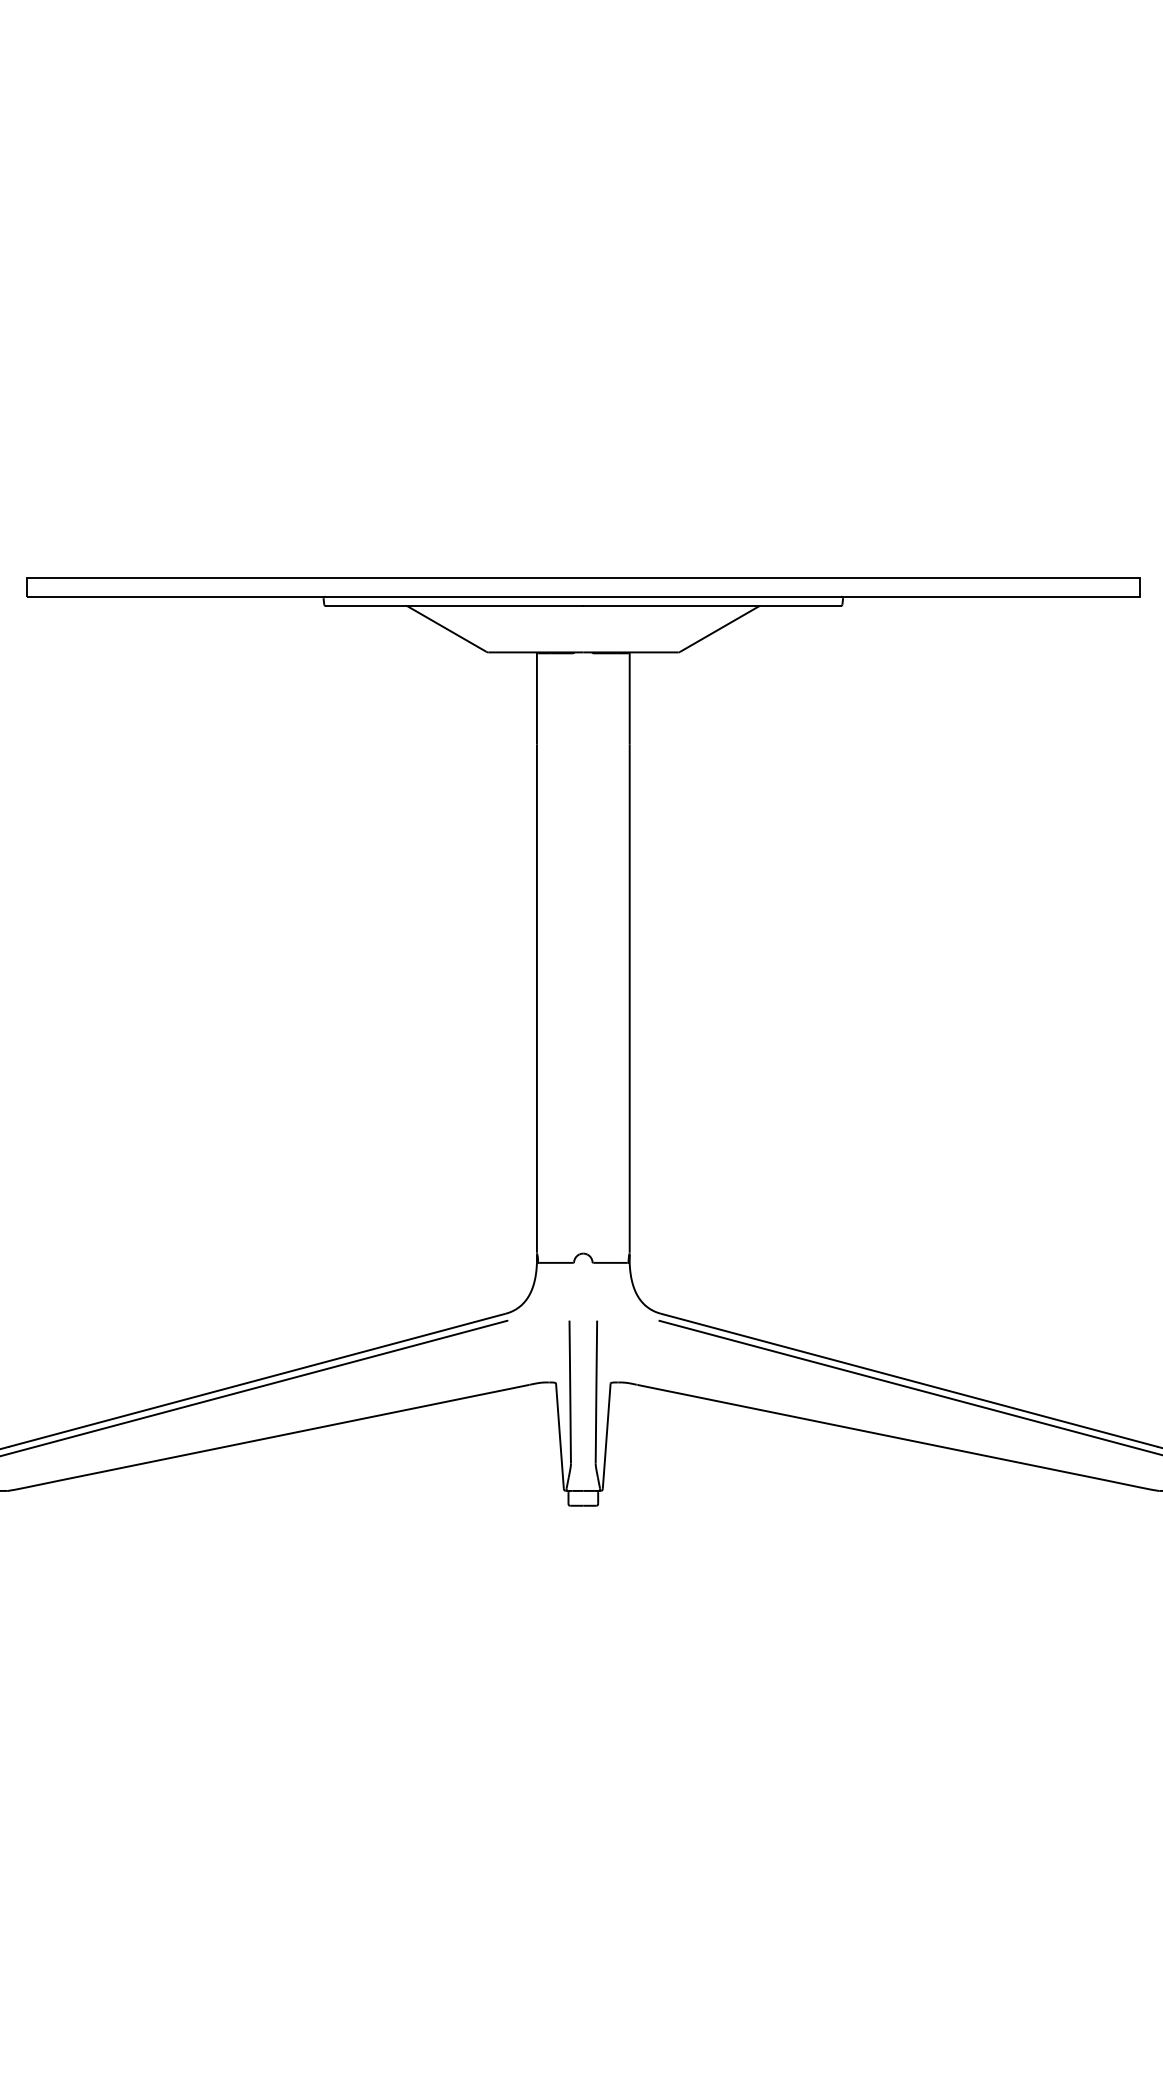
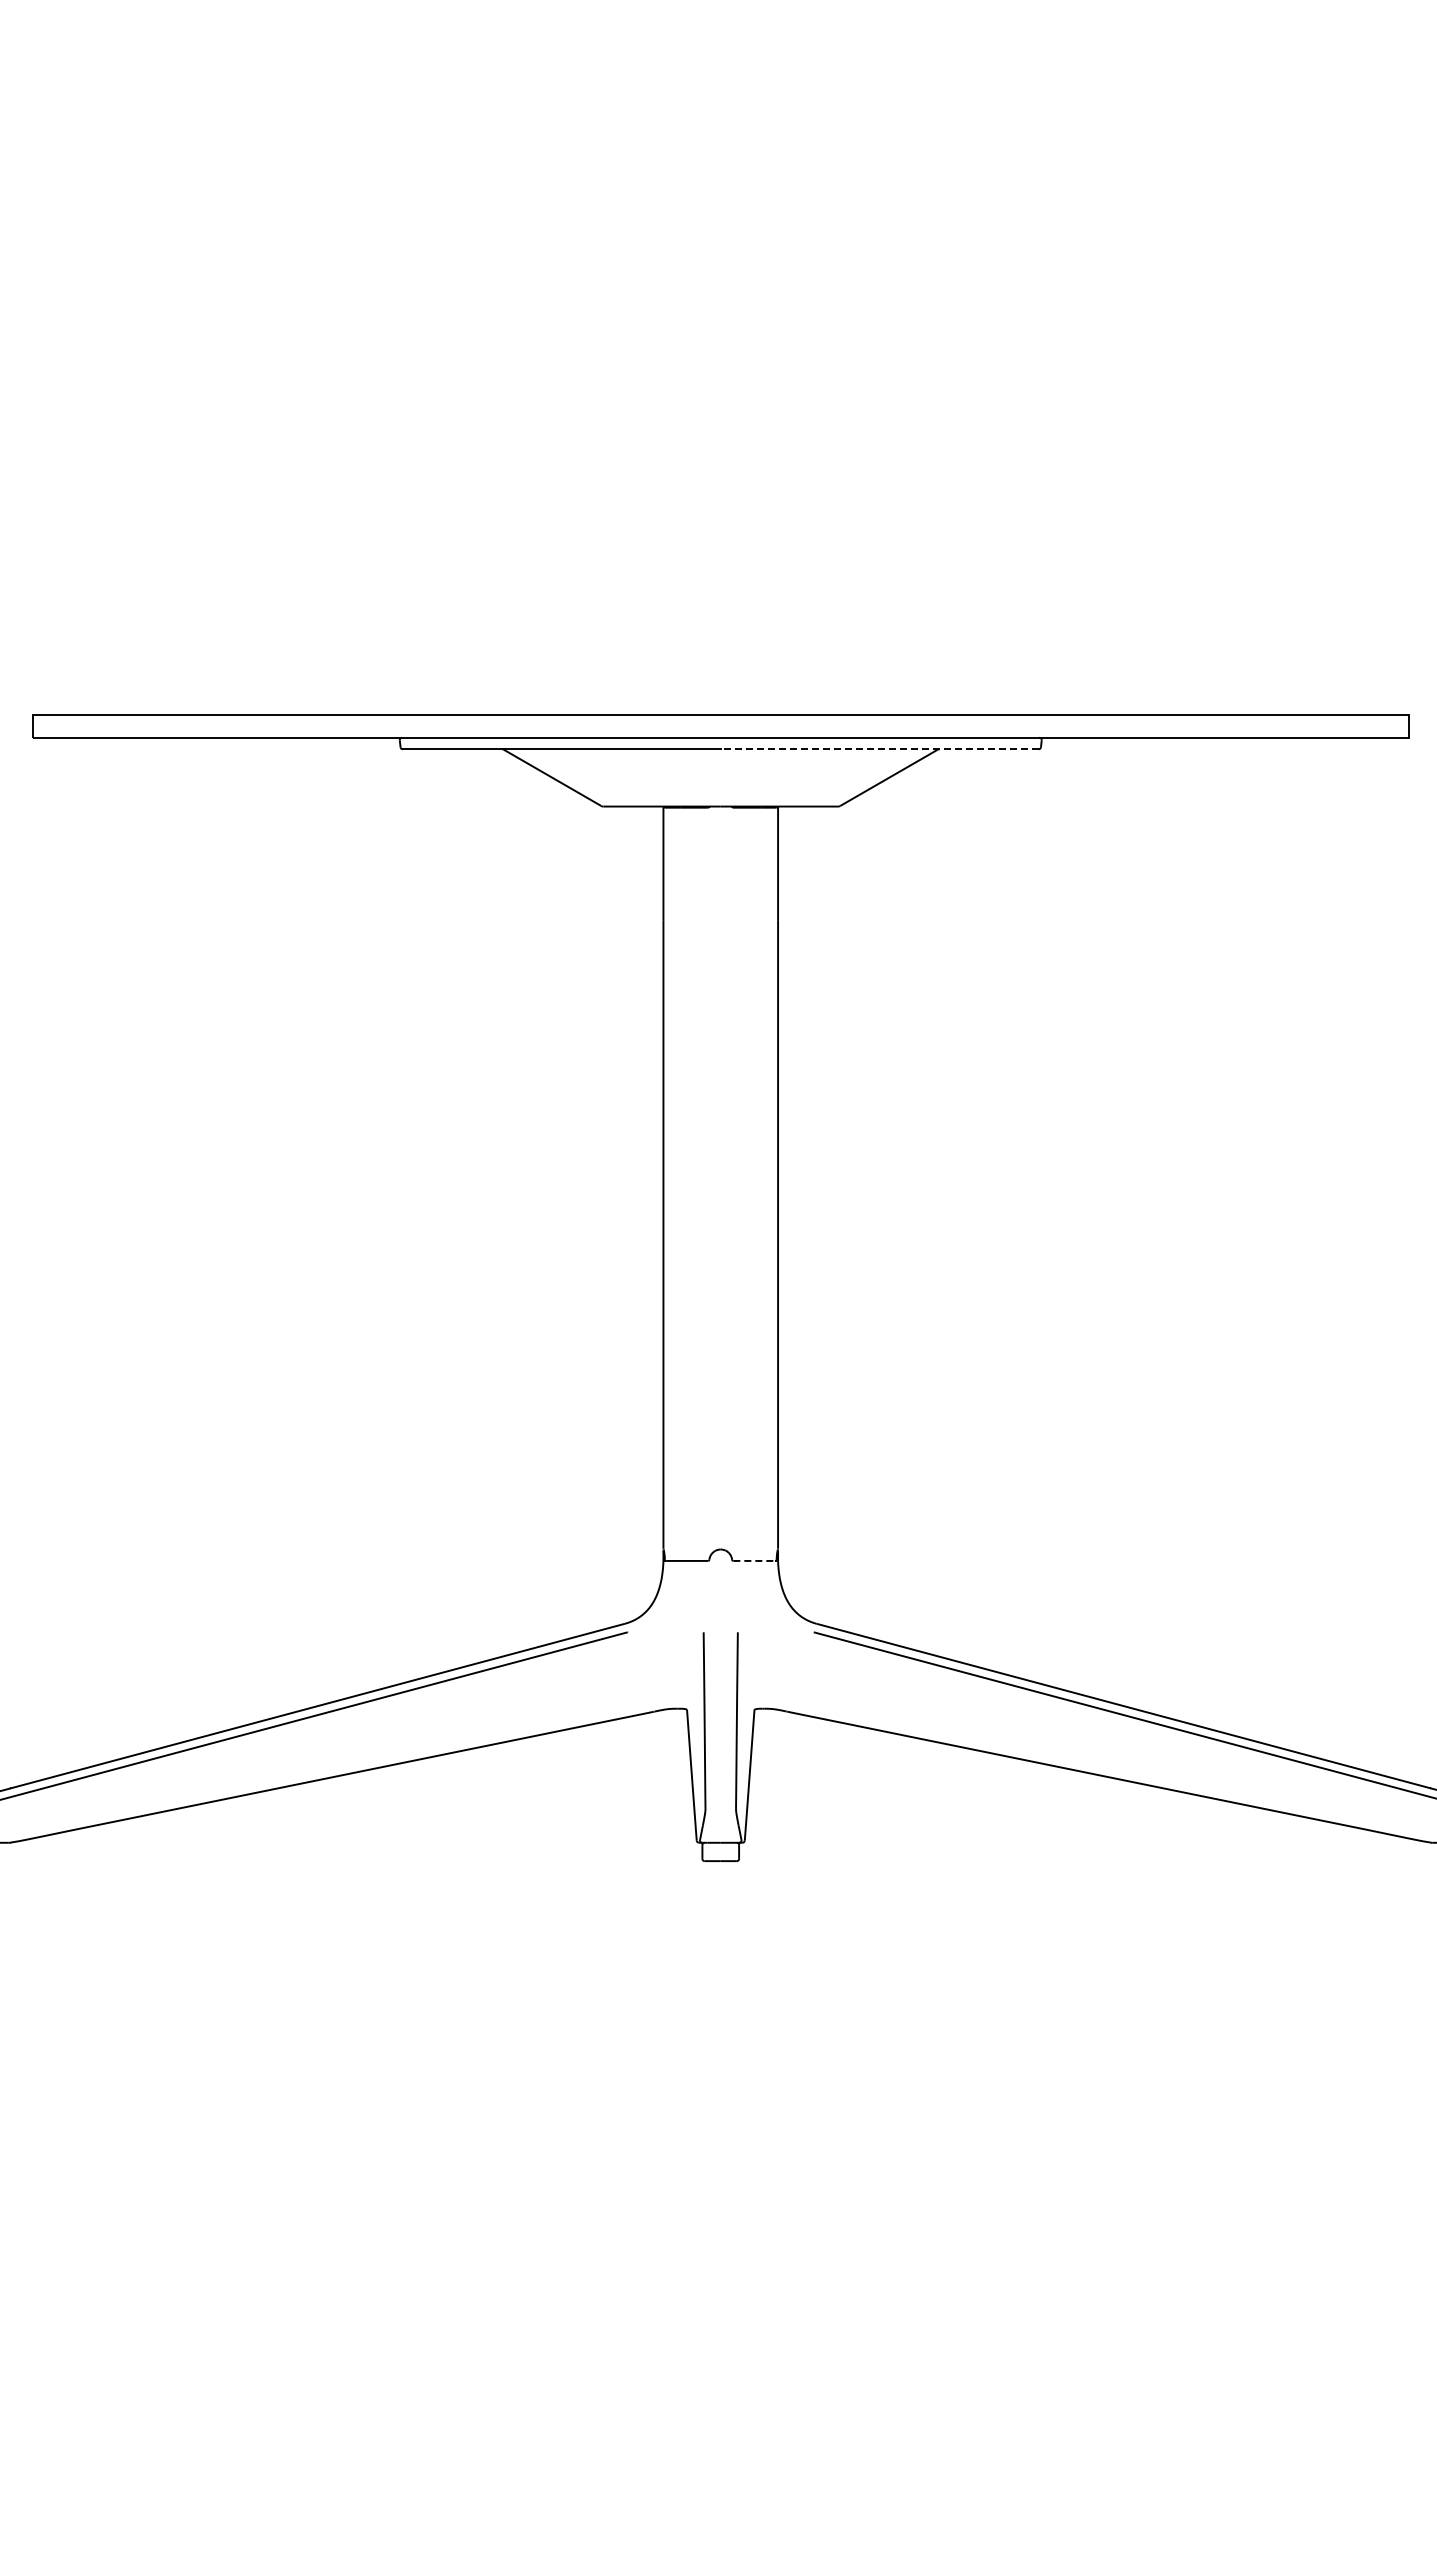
line: (711, 606) -> (879, 749), solid -> dashed
line: (610, 1262) -> (754, 1560), solid -> dashed

